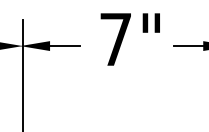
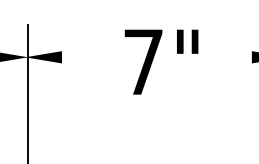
text: (130, 38) -> (161, 61), moved
line: (64, 46) -> (80, 57), removed
line: (188, 46) -> (233, 57), removed

